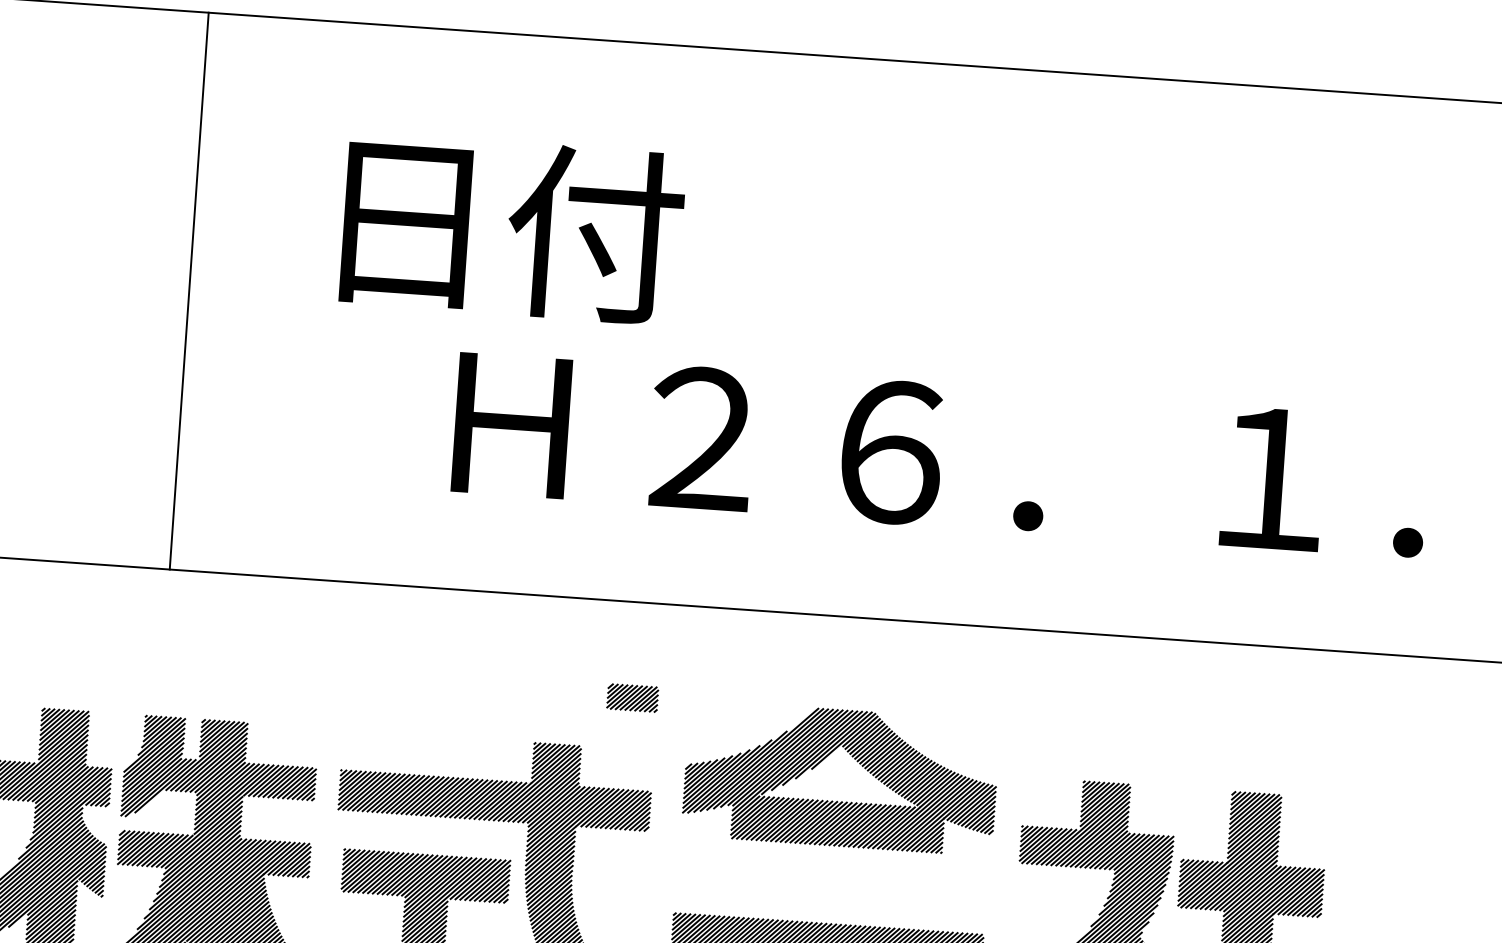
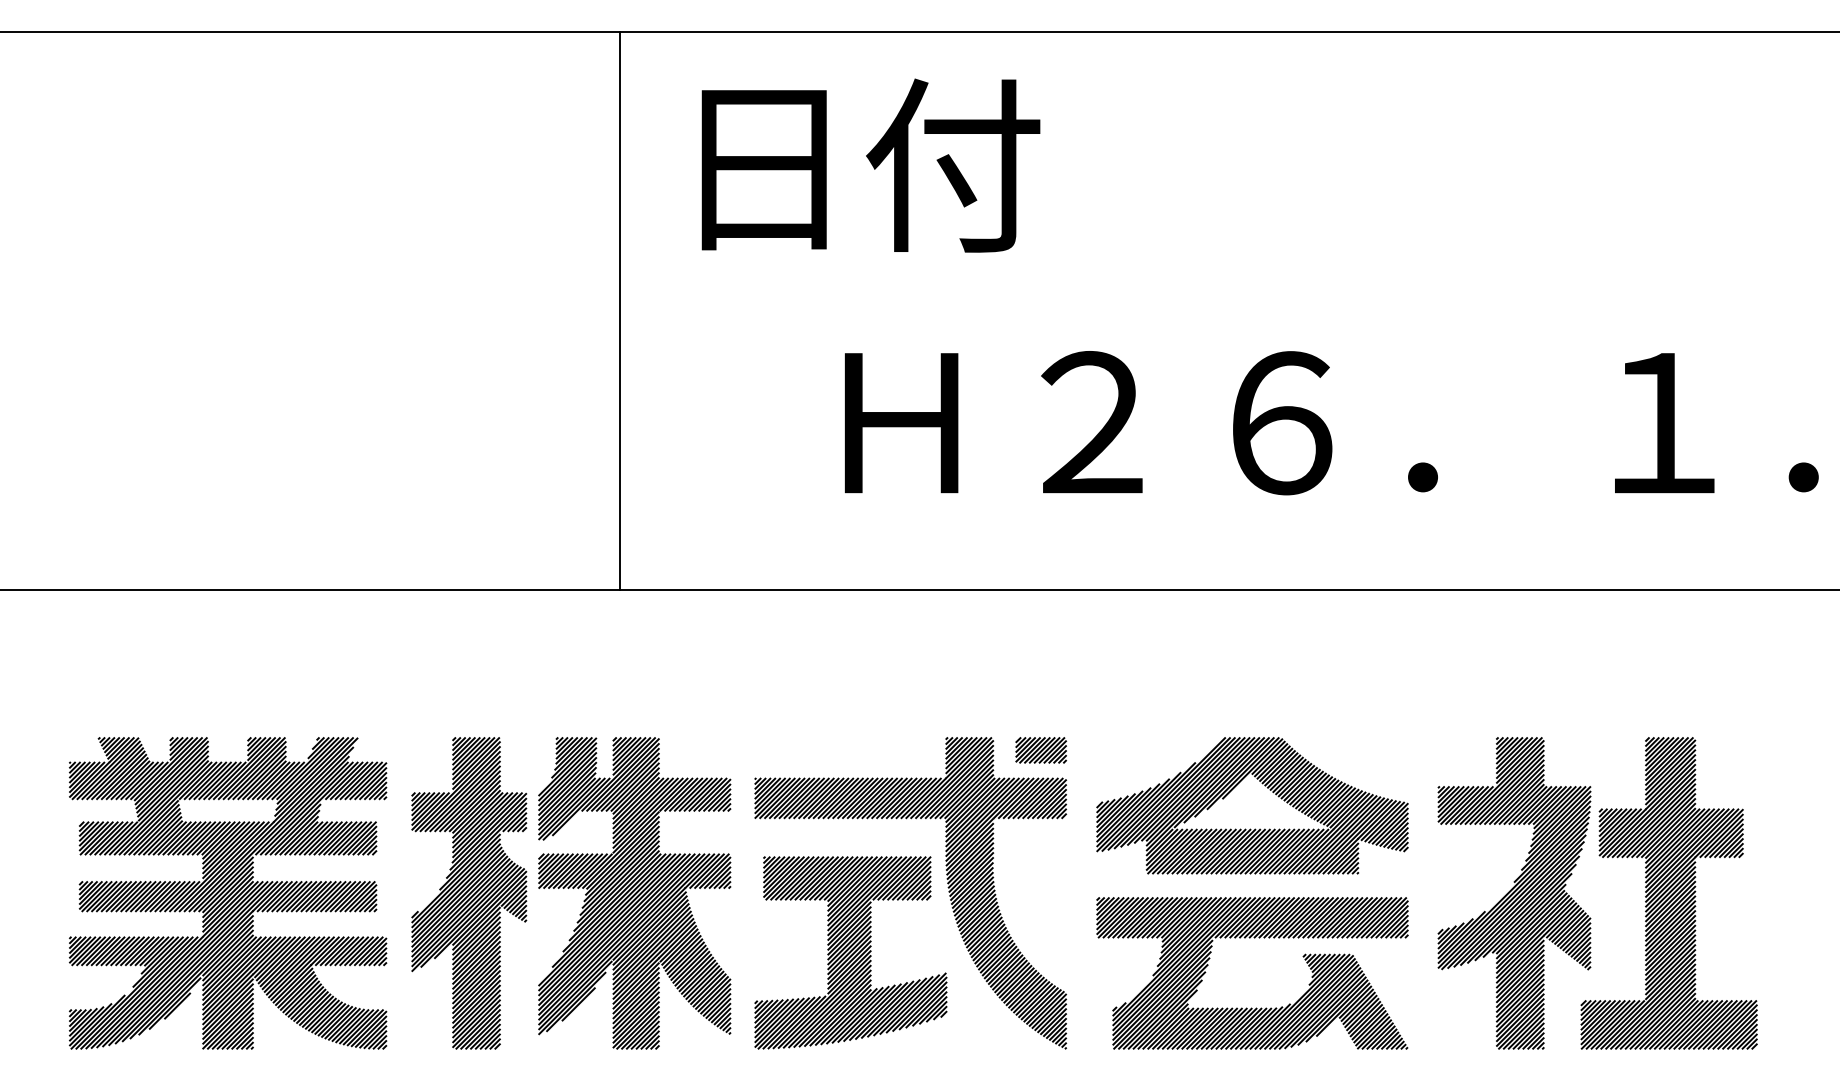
text: (512, 228) -> (870, 165), moved
line: (189, 291) -> (620, 311), moved
part: (632, 698) -> (1040, 750), moved
part: (857, 761) -> (1267, 788), moved

